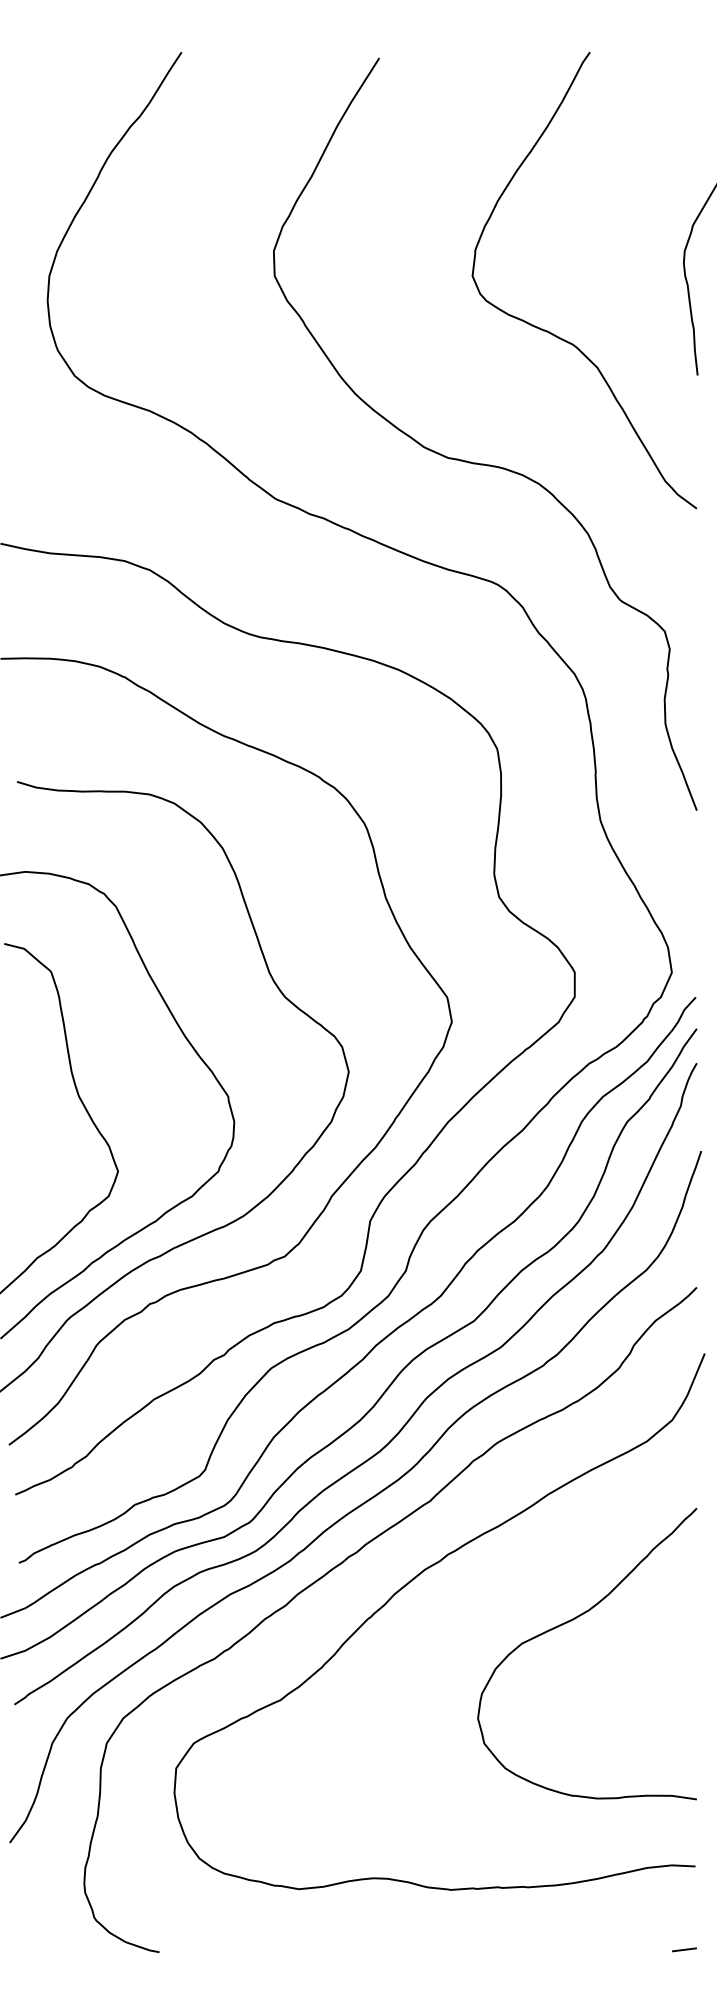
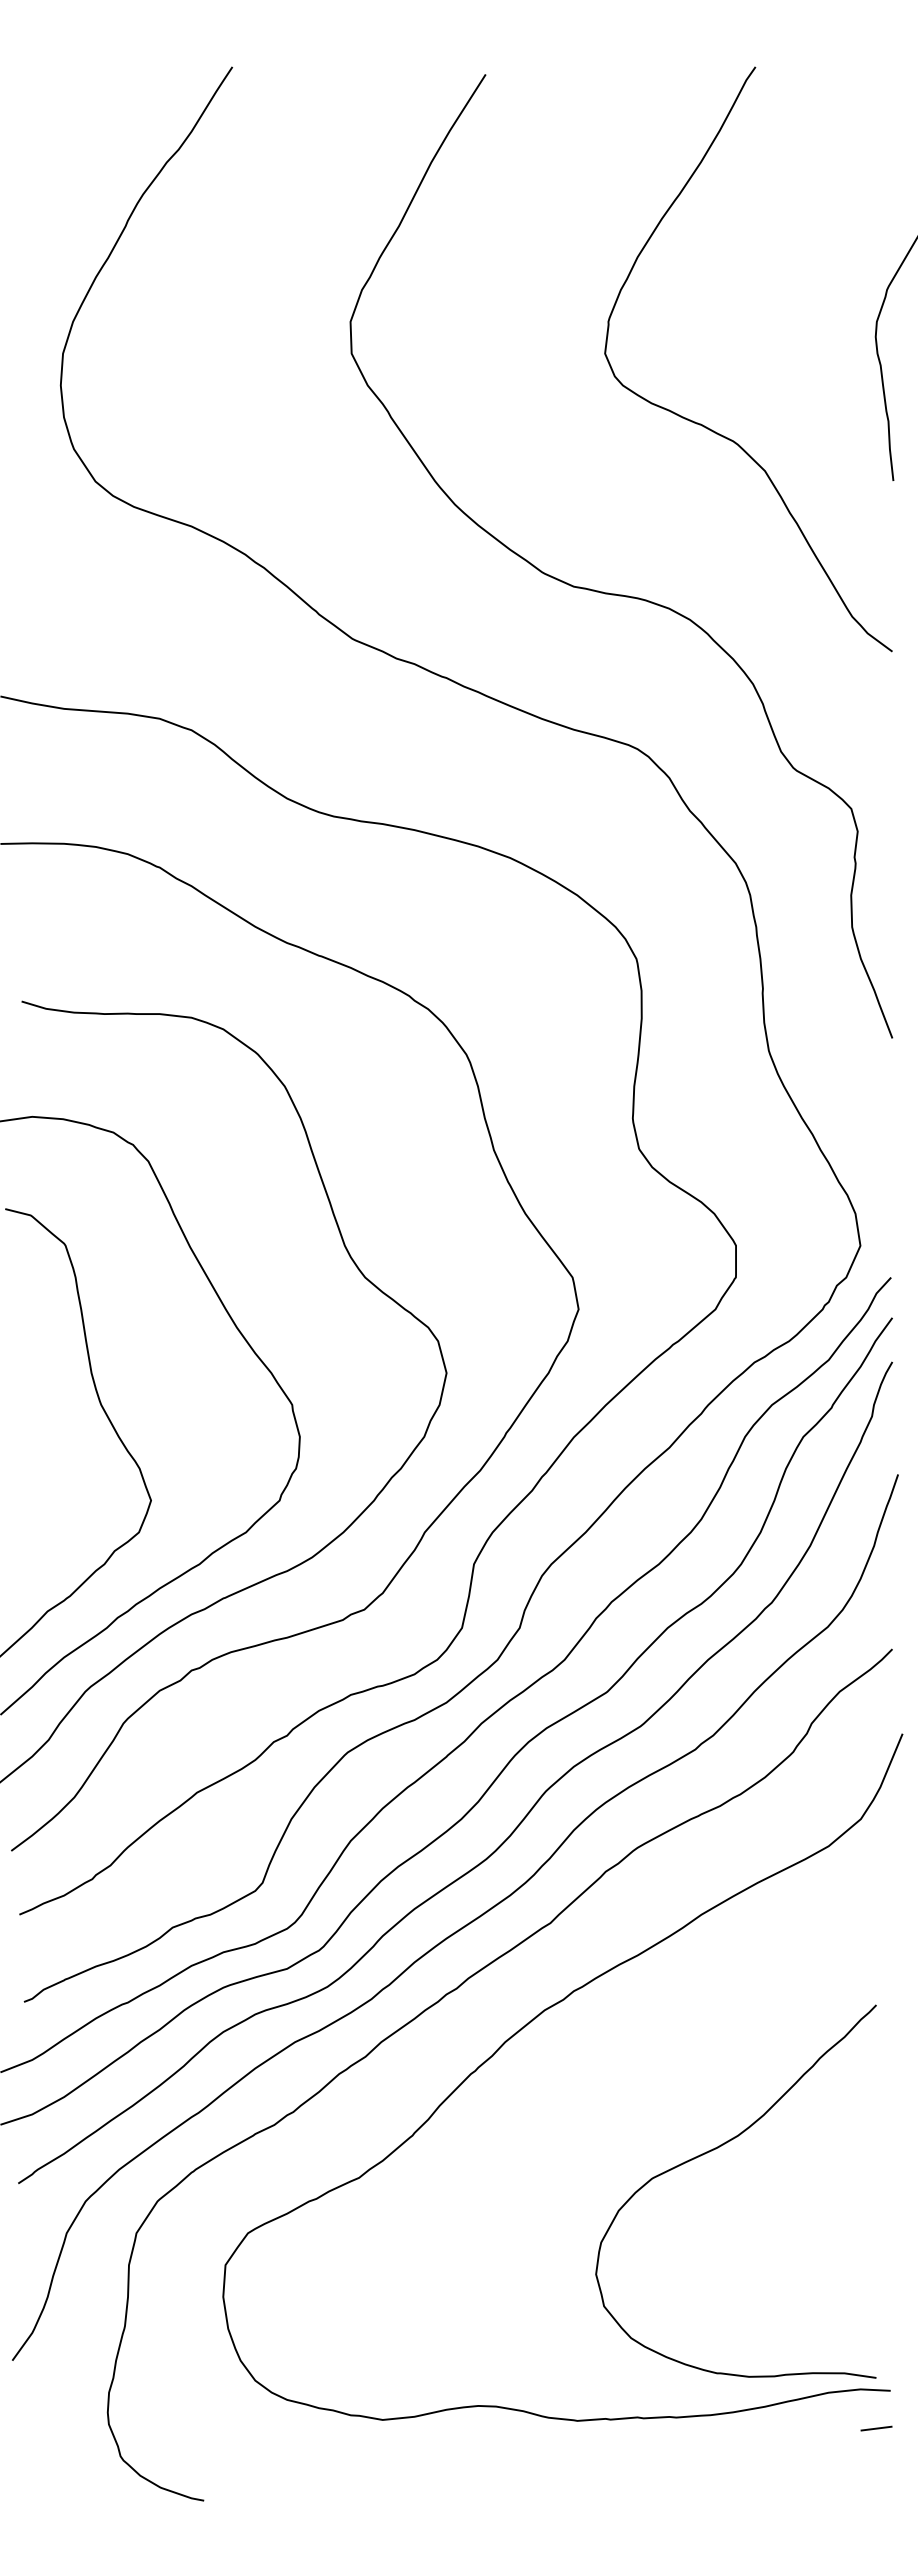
curve: (572, 1621) -> (716, 2149), moved
line: (684, 1949) -> (876, 2428), moved

